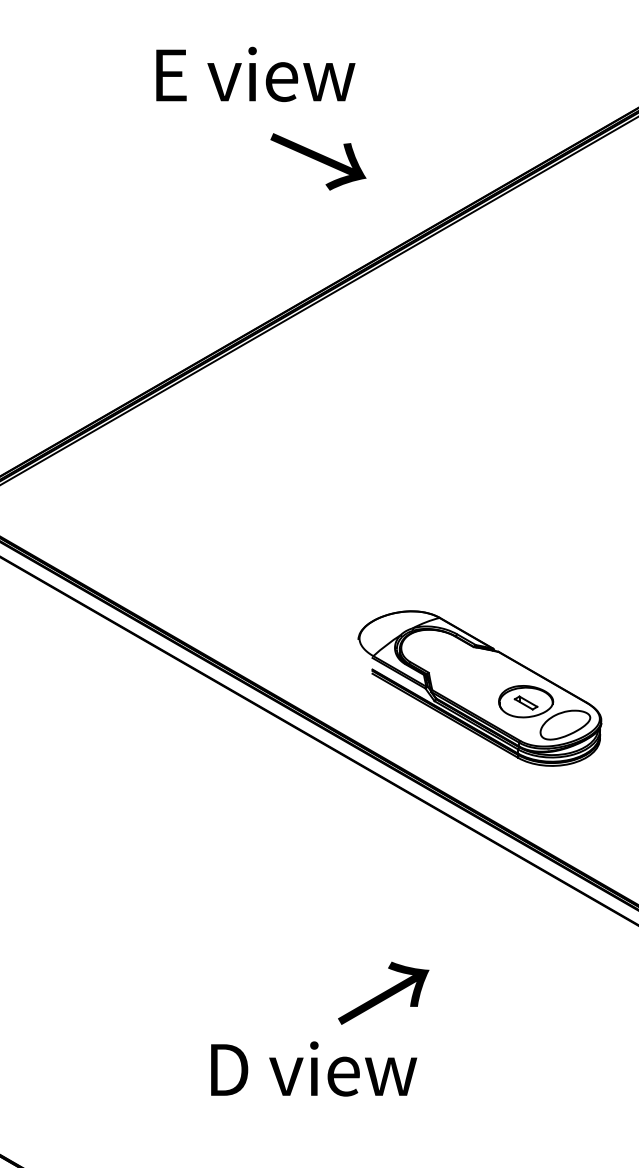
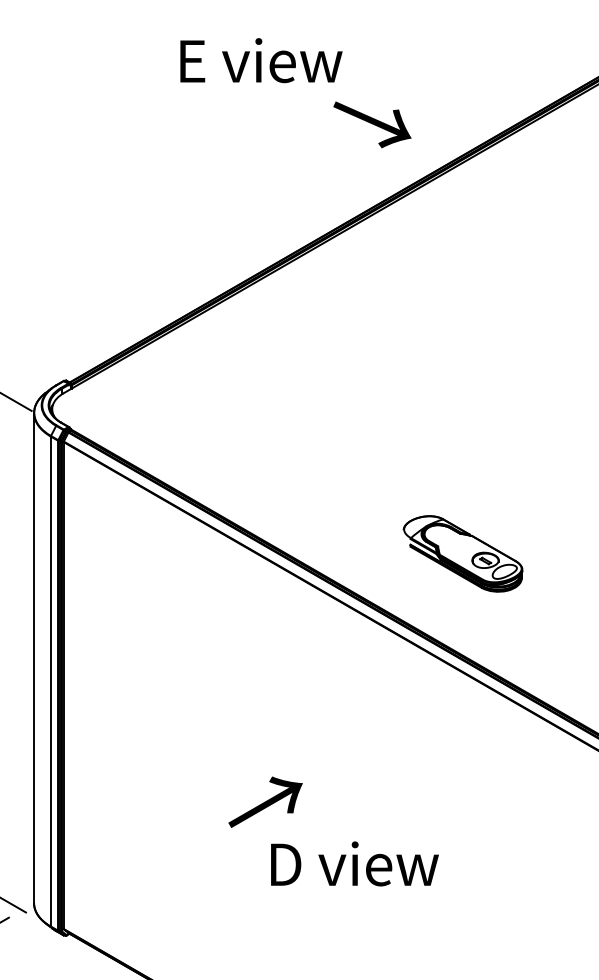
text: (255, 74) -> (261, 60), moved
text: (318, 161) -> (372, 124), moved
part: (479, 687) -> (462, 553), size x0.6
text: (383, 992) -> (265, 801), moved
text: (313, 1068) -> (354, 863), moved

